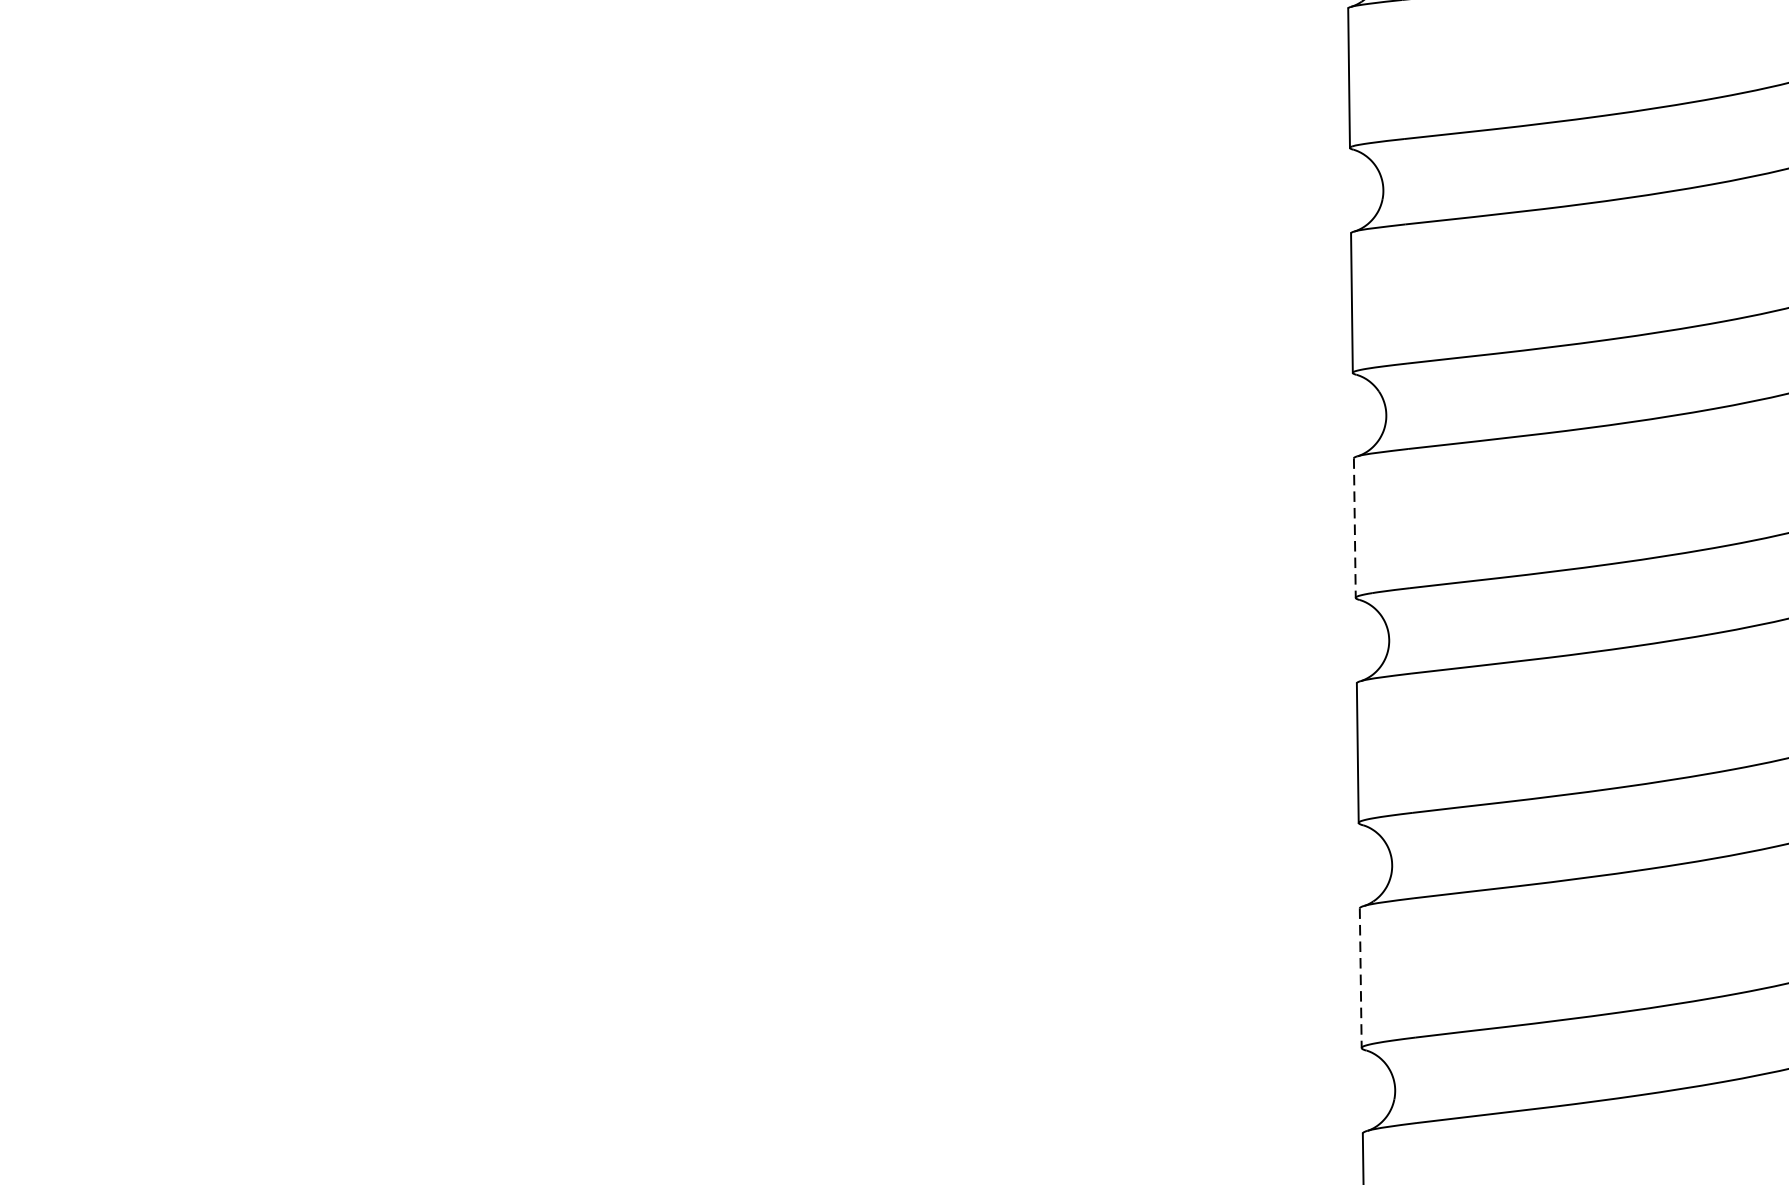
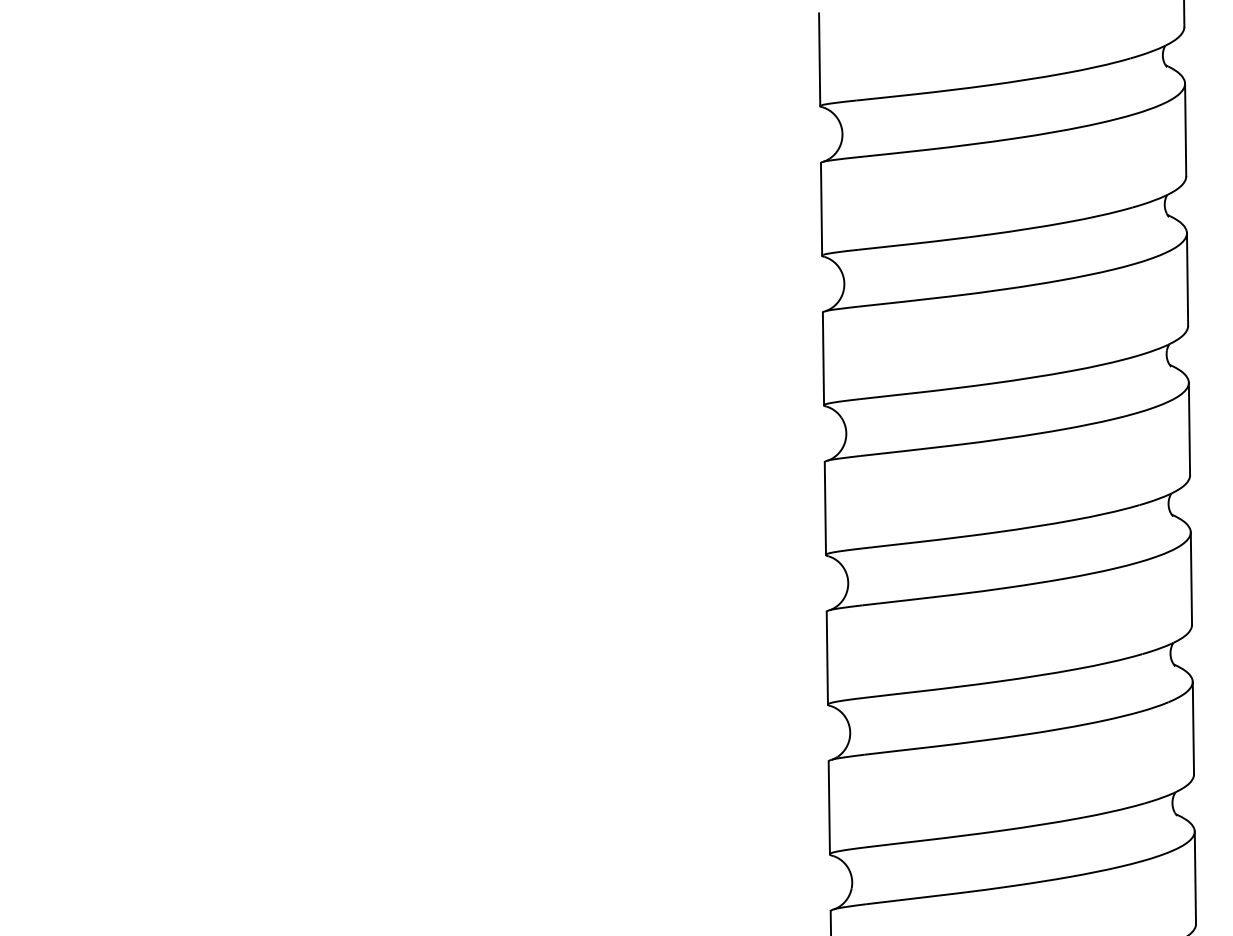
line: (1355, 529) -> (825, 509), dashed -> solid
line: (1361, 979) -> (829, 808), dashed -> solid

